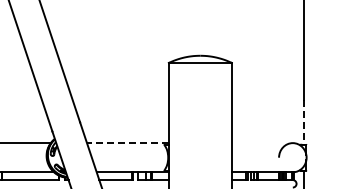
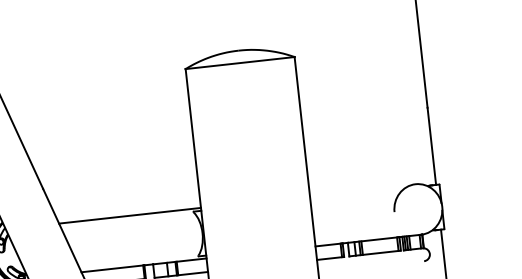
line: (304, 123) -> (432, 148), dashed -> solid
line: (127, 143) -> (129, 216), dashed -> solid

